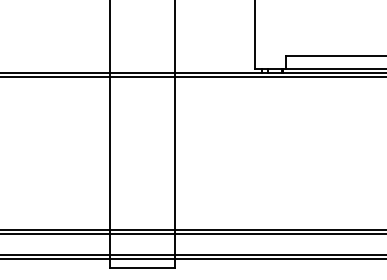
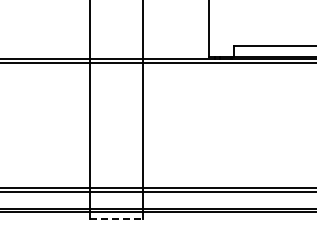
line: (142, 268) -> (116, 219), solid -> dashed

